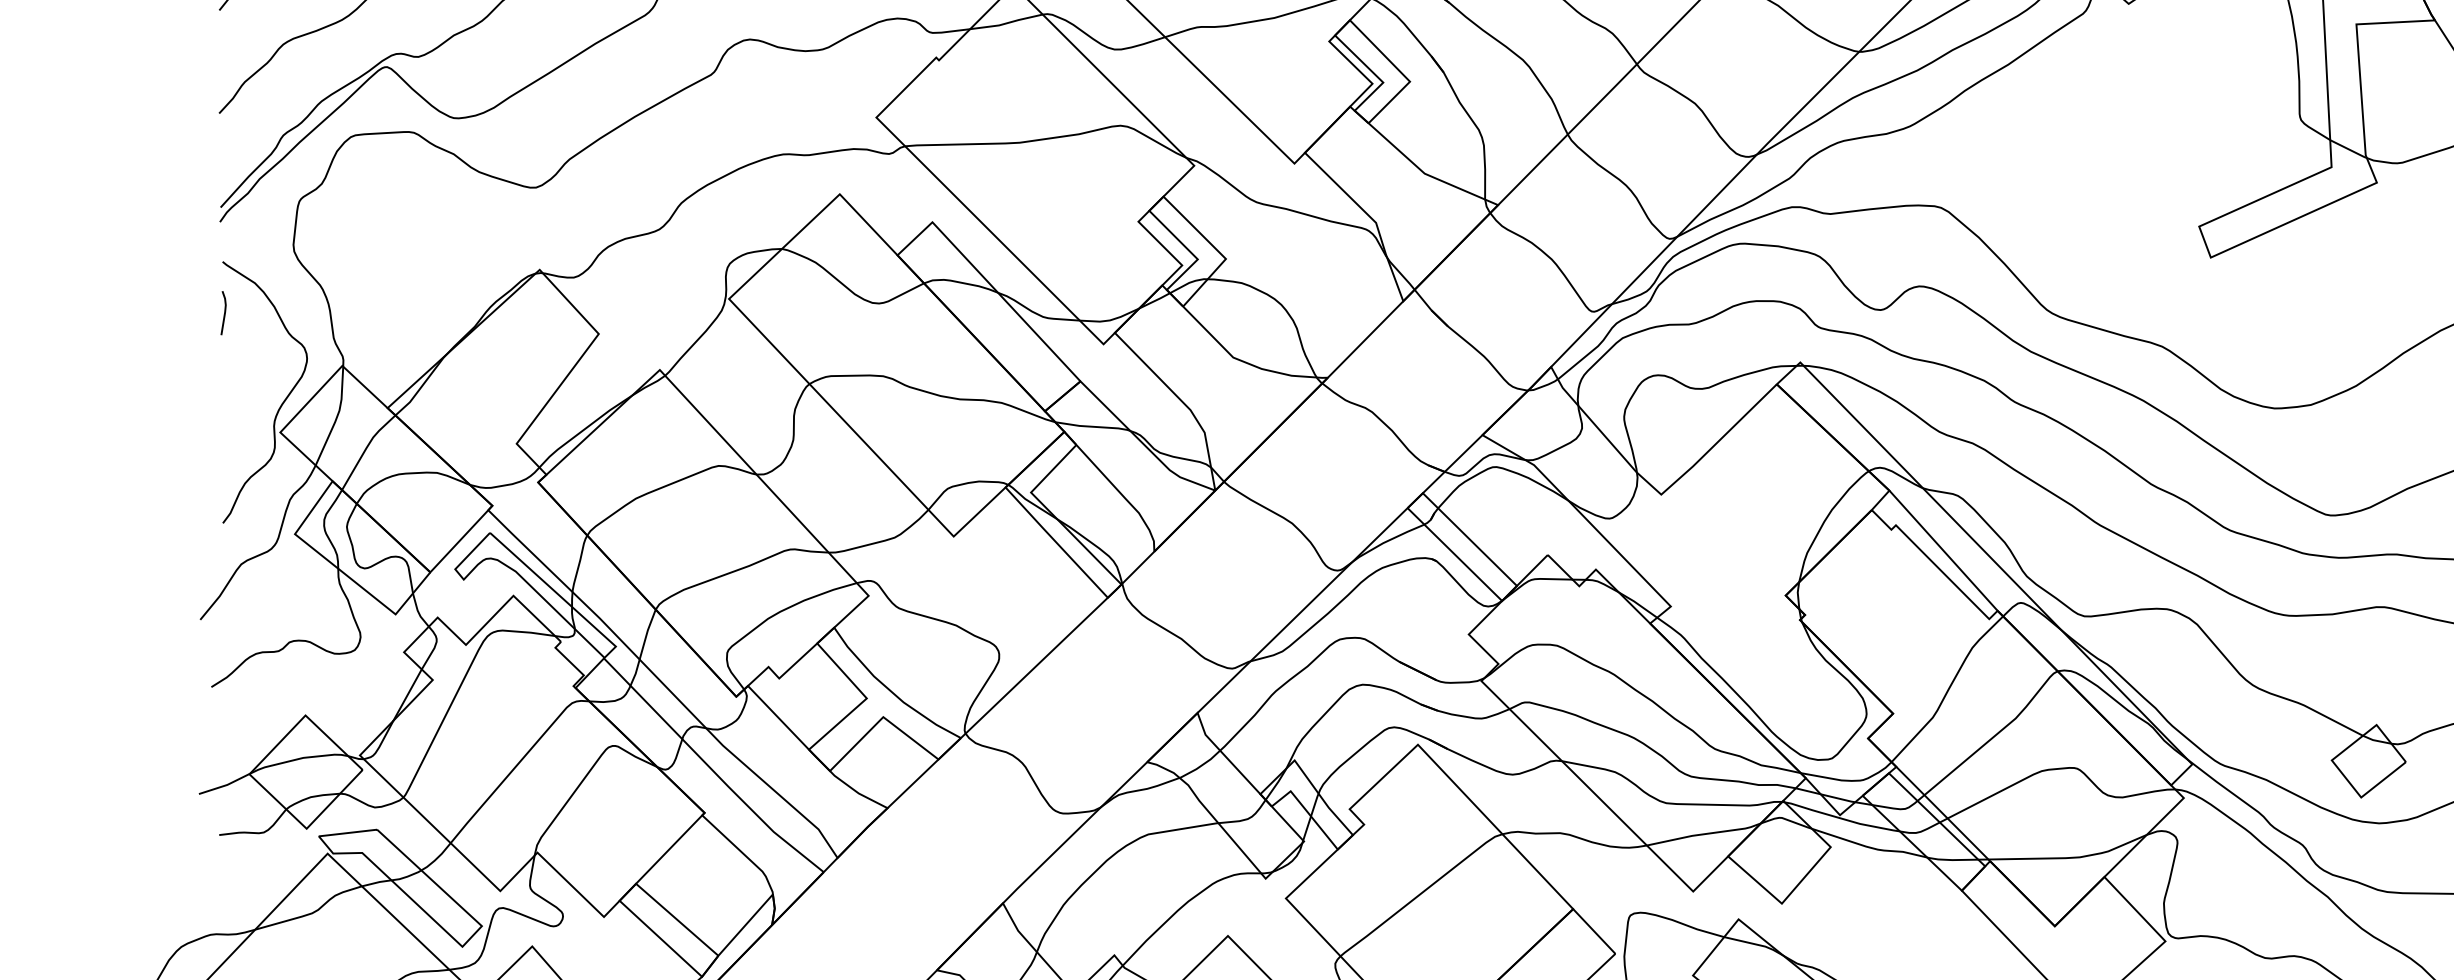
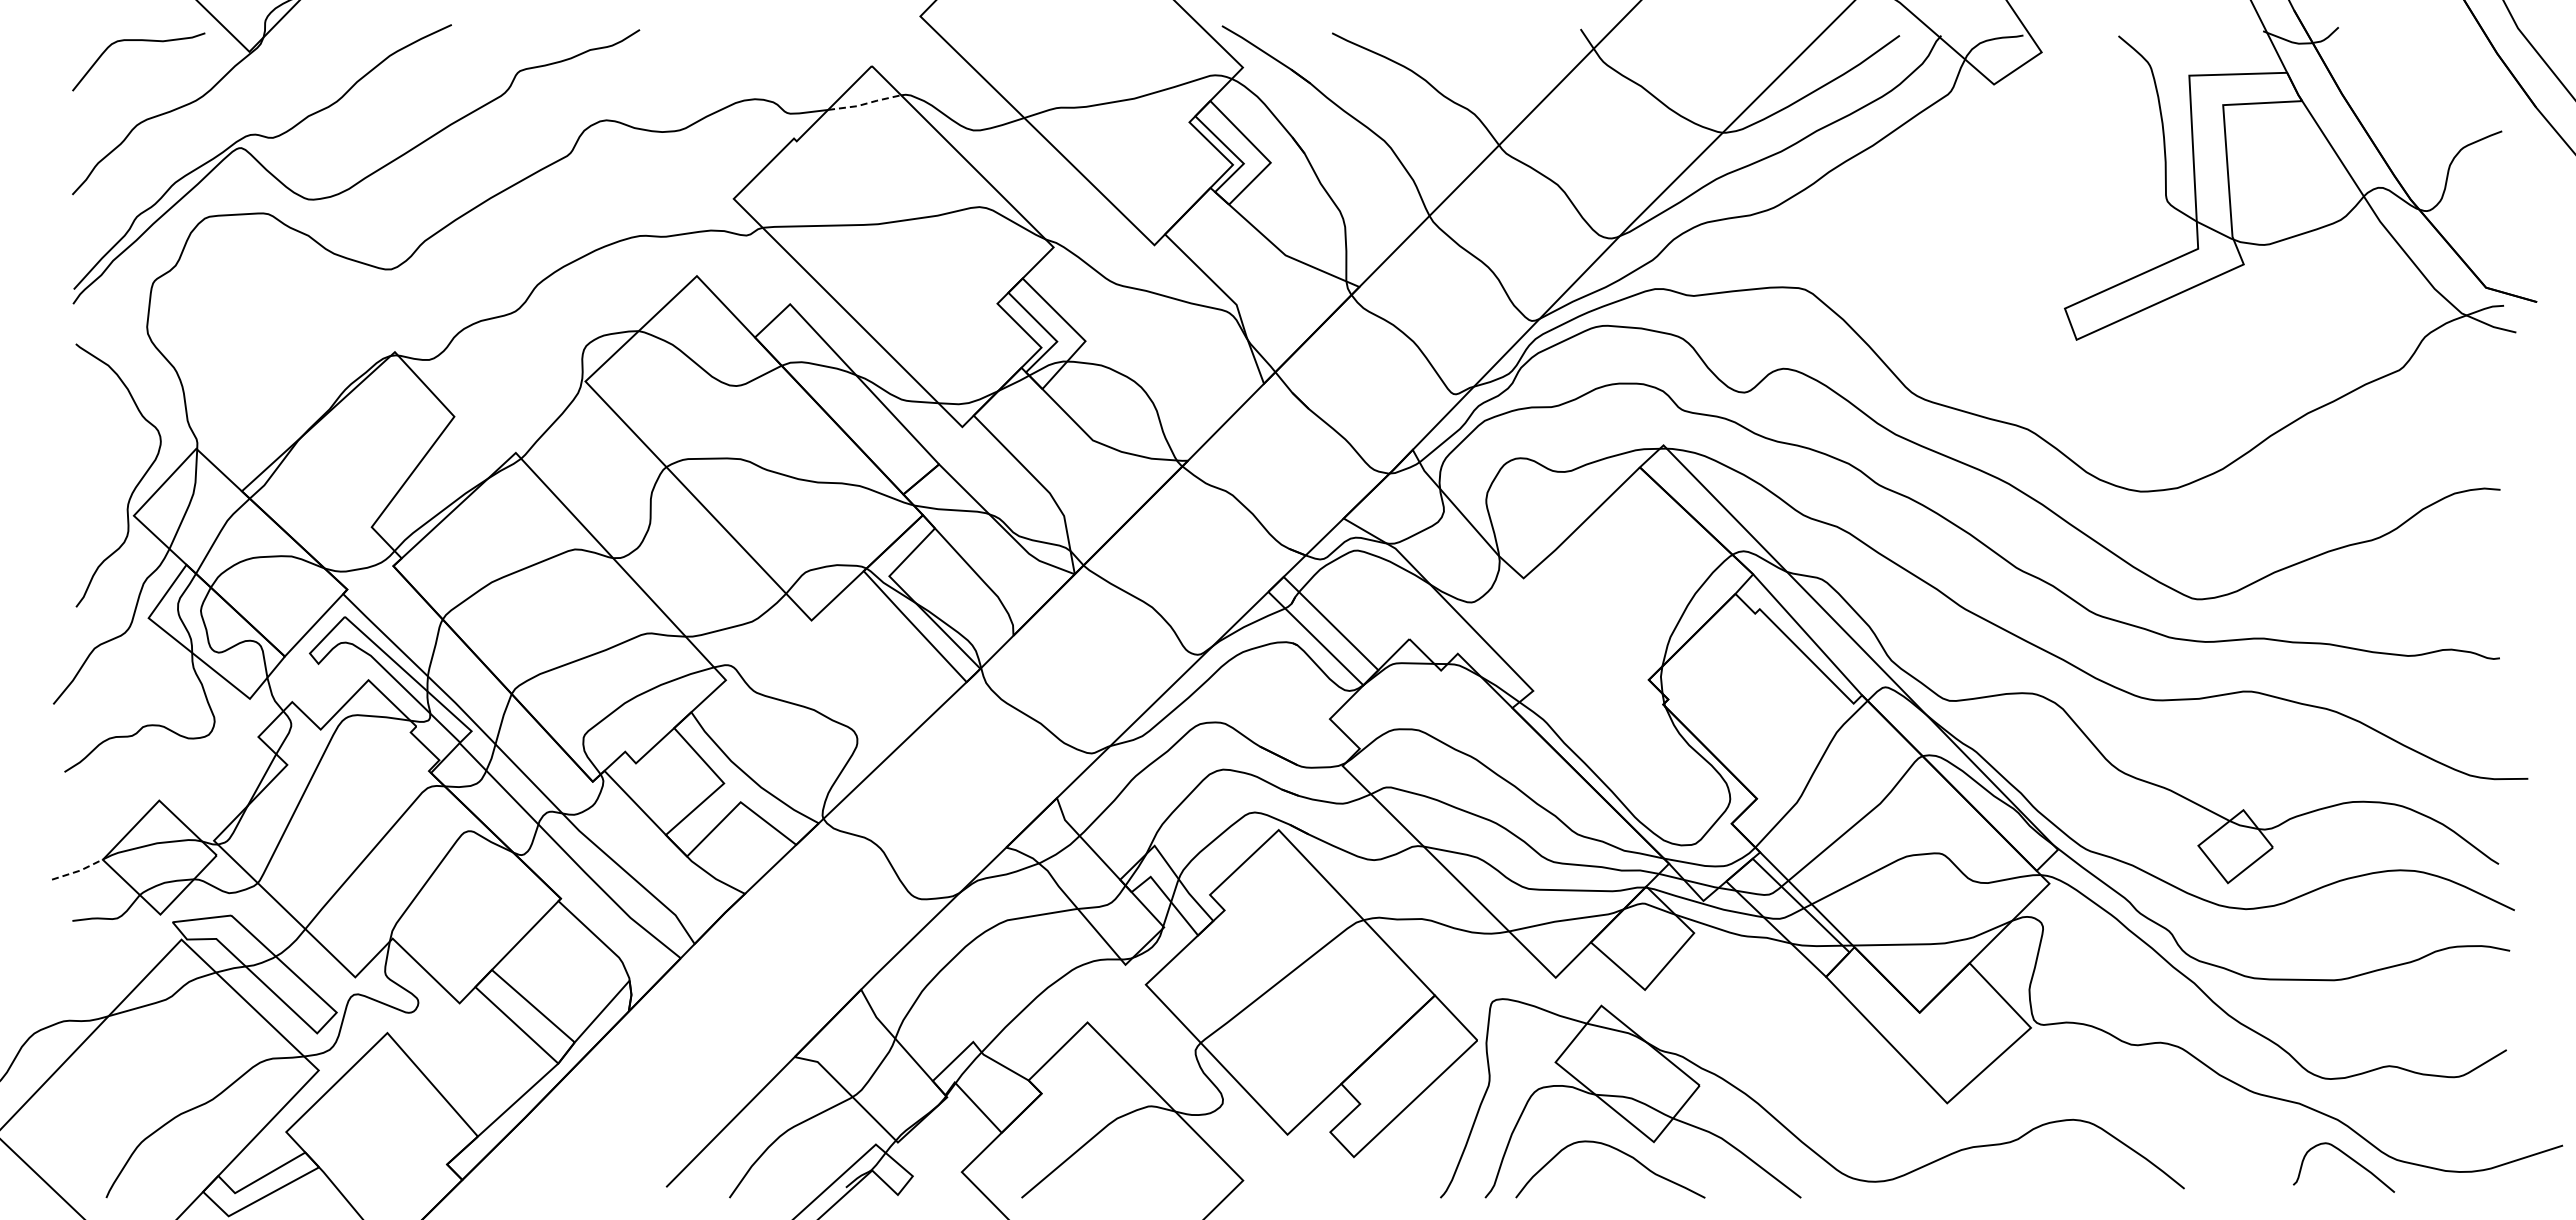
line: (1006, 23) -> (864, 104), solid -> dashed
line: (224, 312) -> (77, 395), removed
line: (225, 785) -> (78, 871), solid -> dashed

